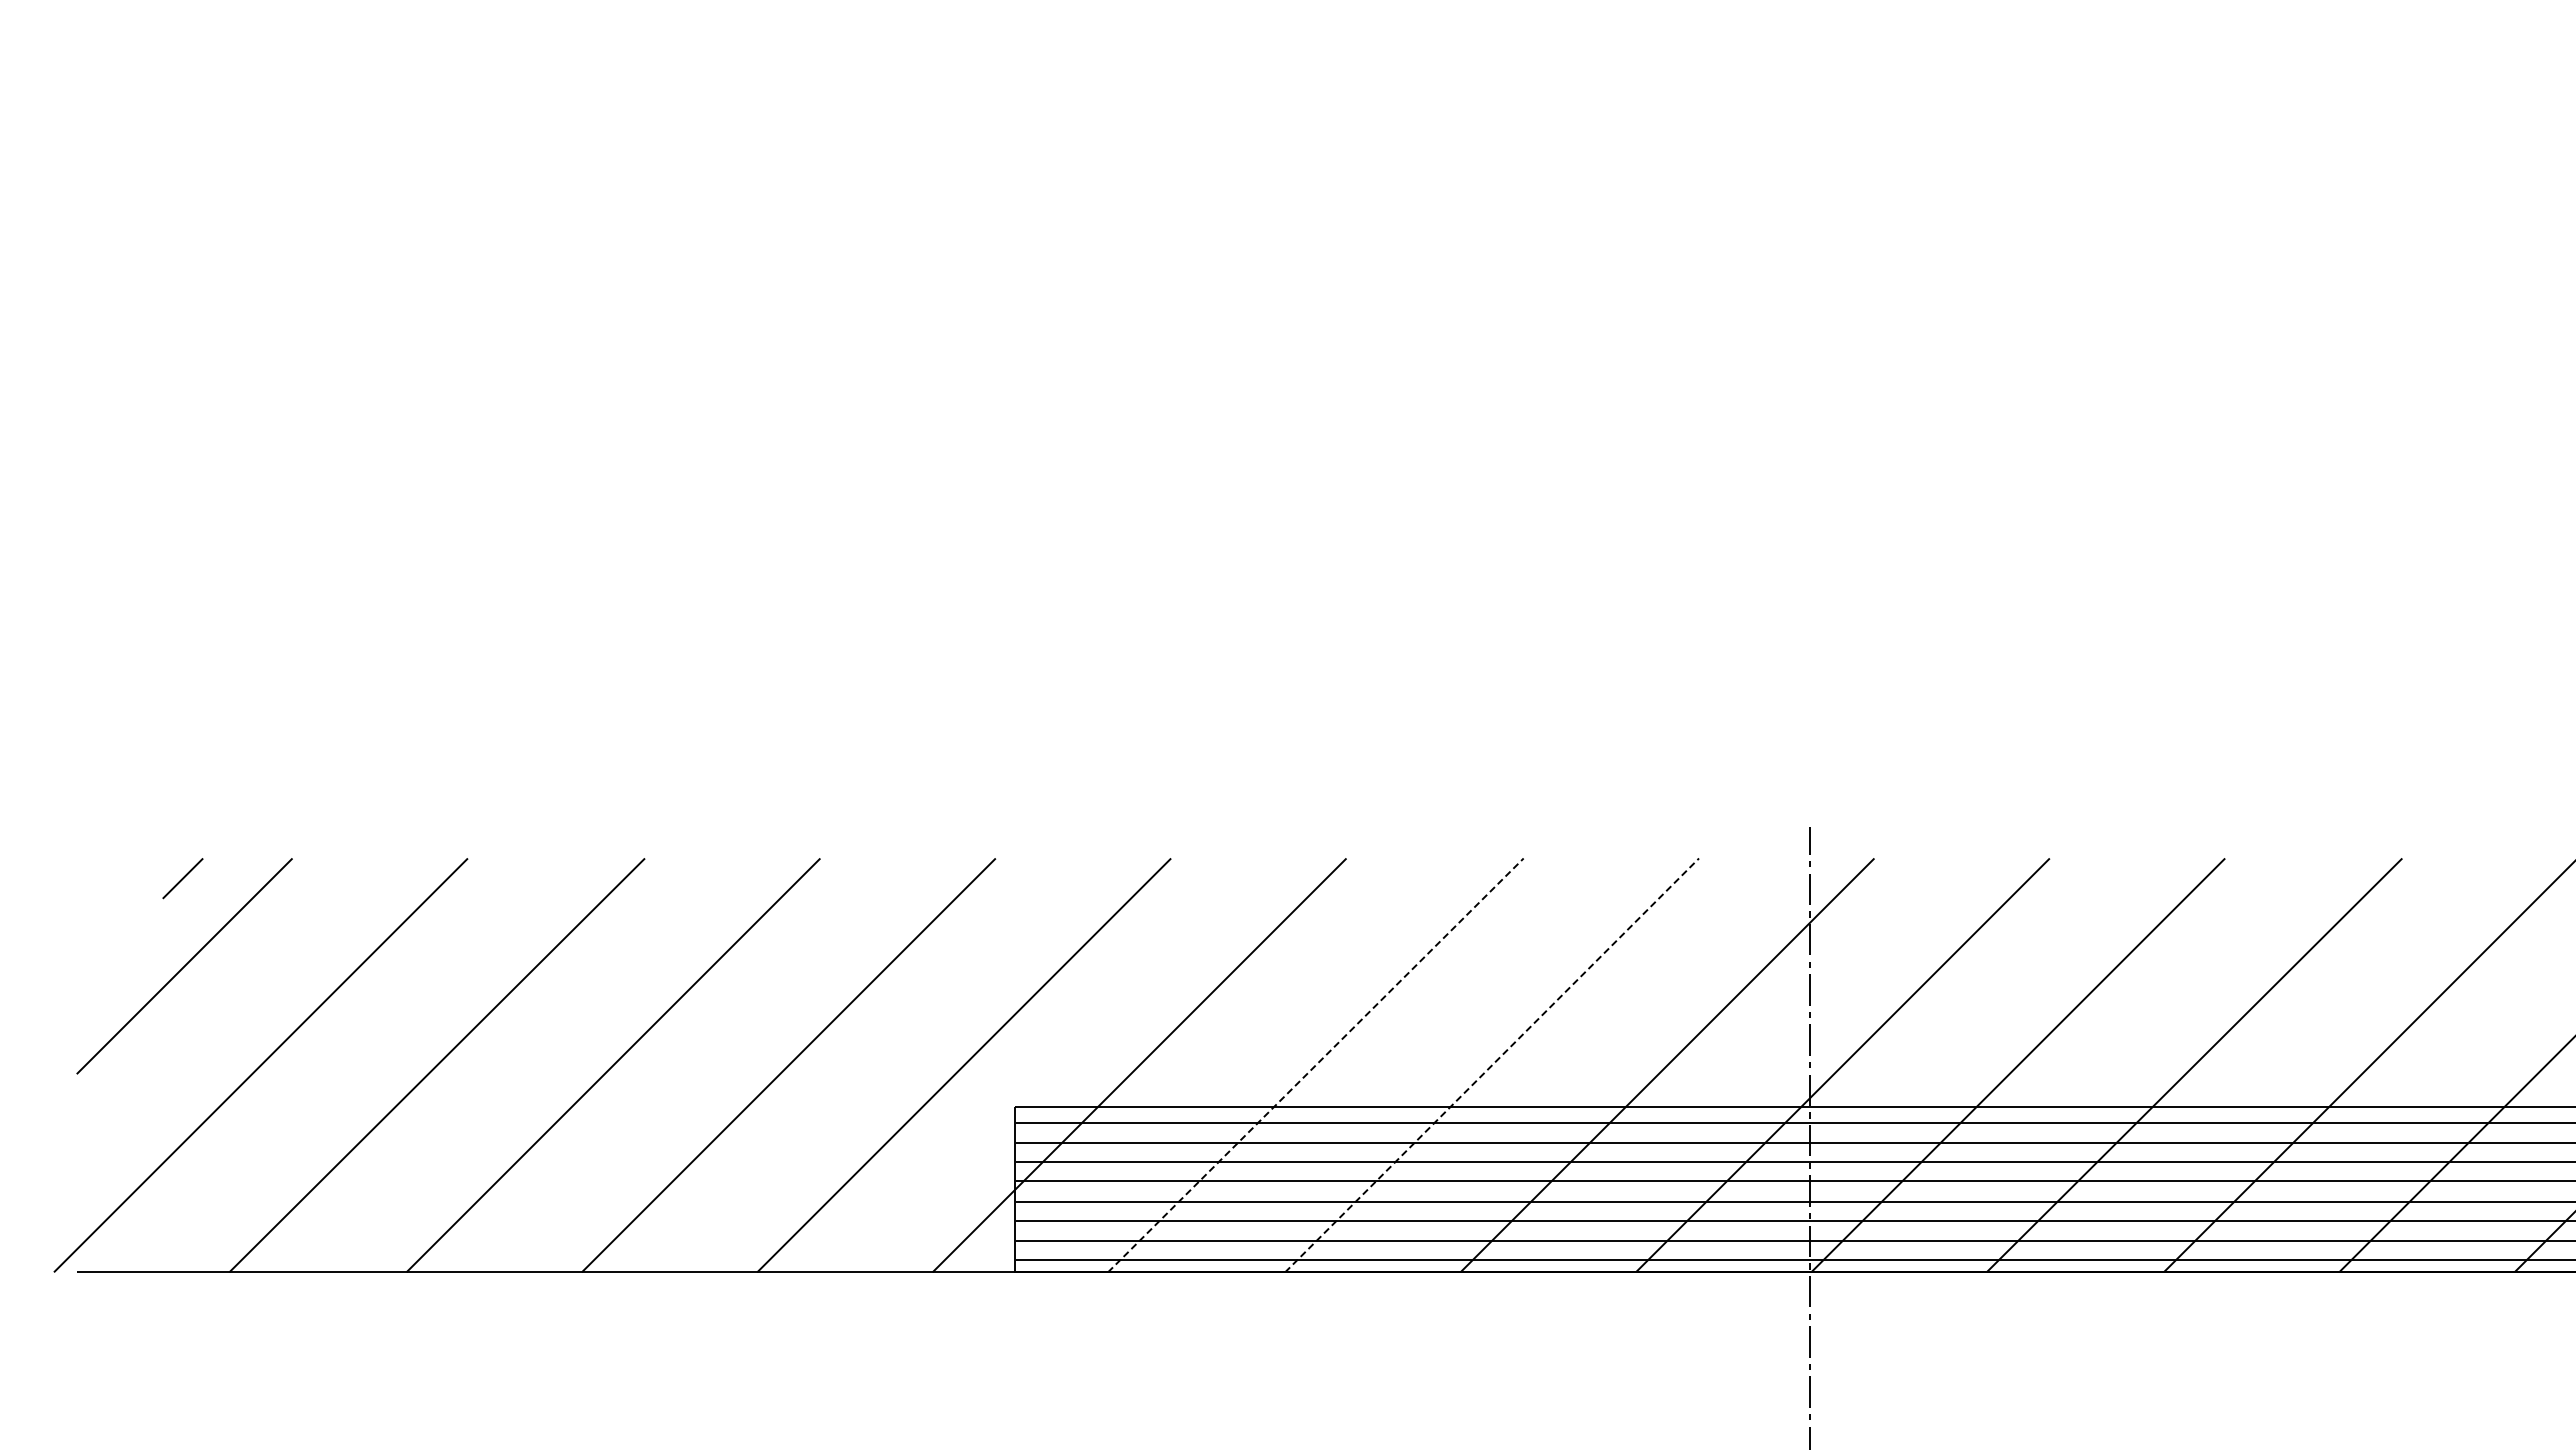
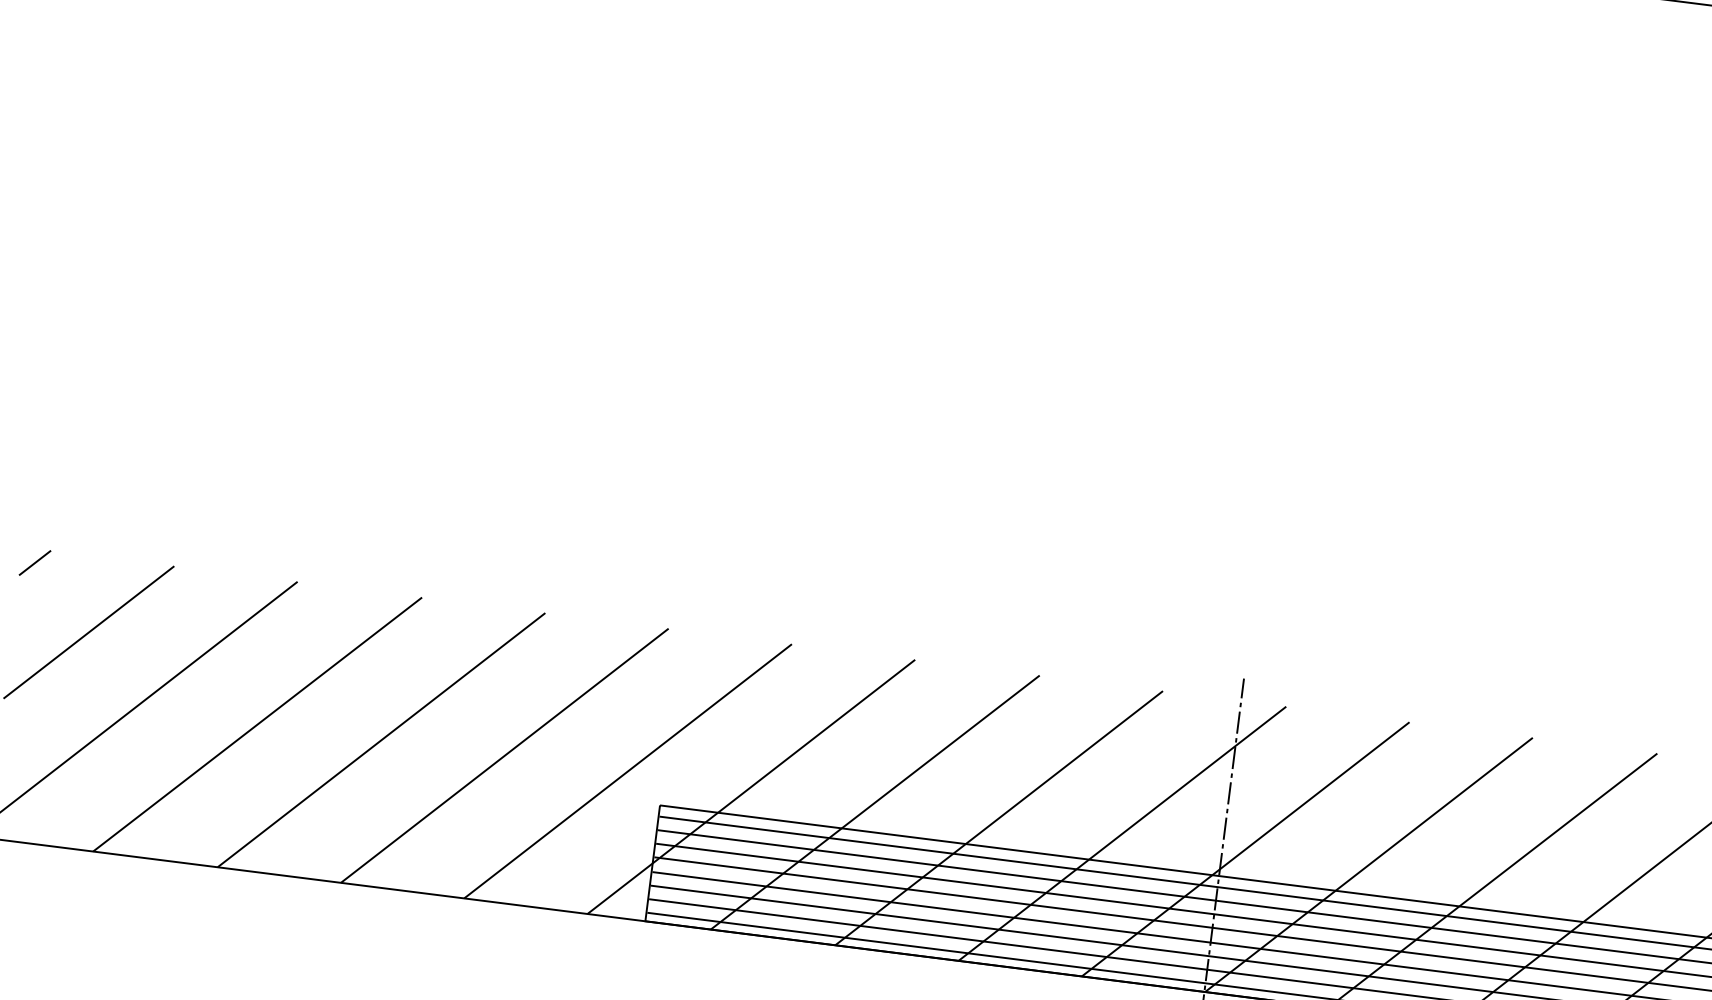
line: (182, 878) -> (34, 562), moved
line: (1316, 1065) -> (875, 802), dashed -> solid
line: (1492, 1065) -> (999, 818), dashed -> solid

